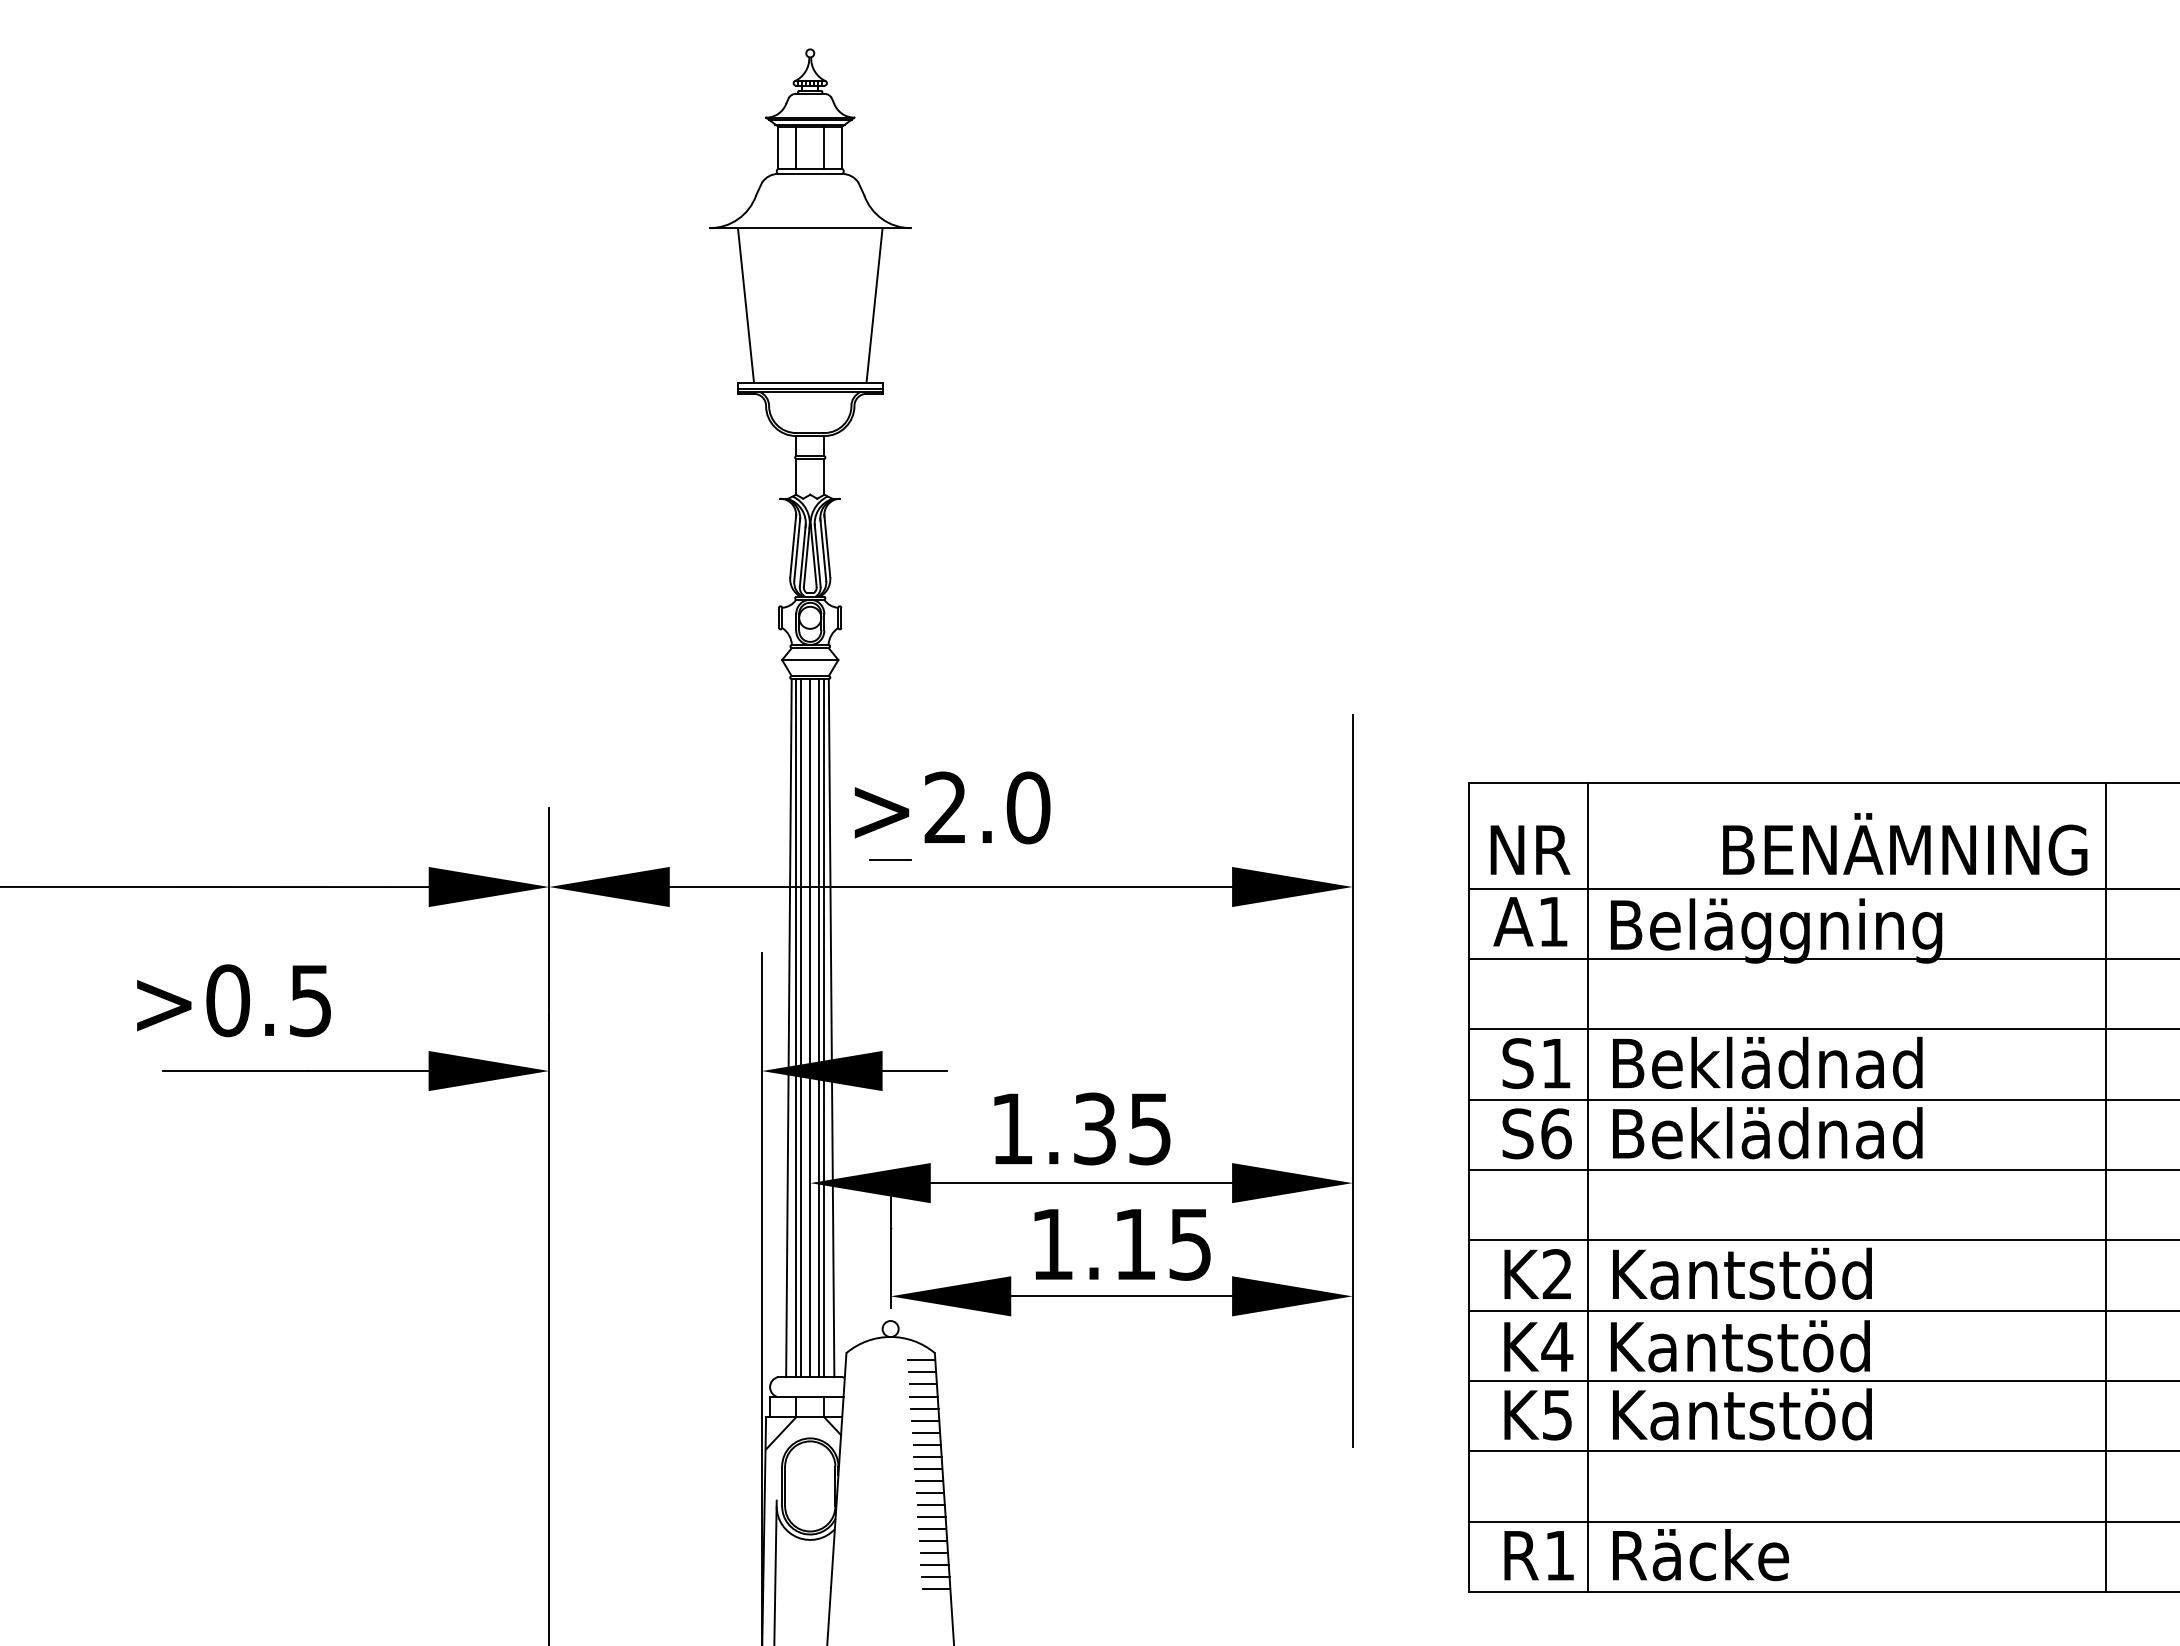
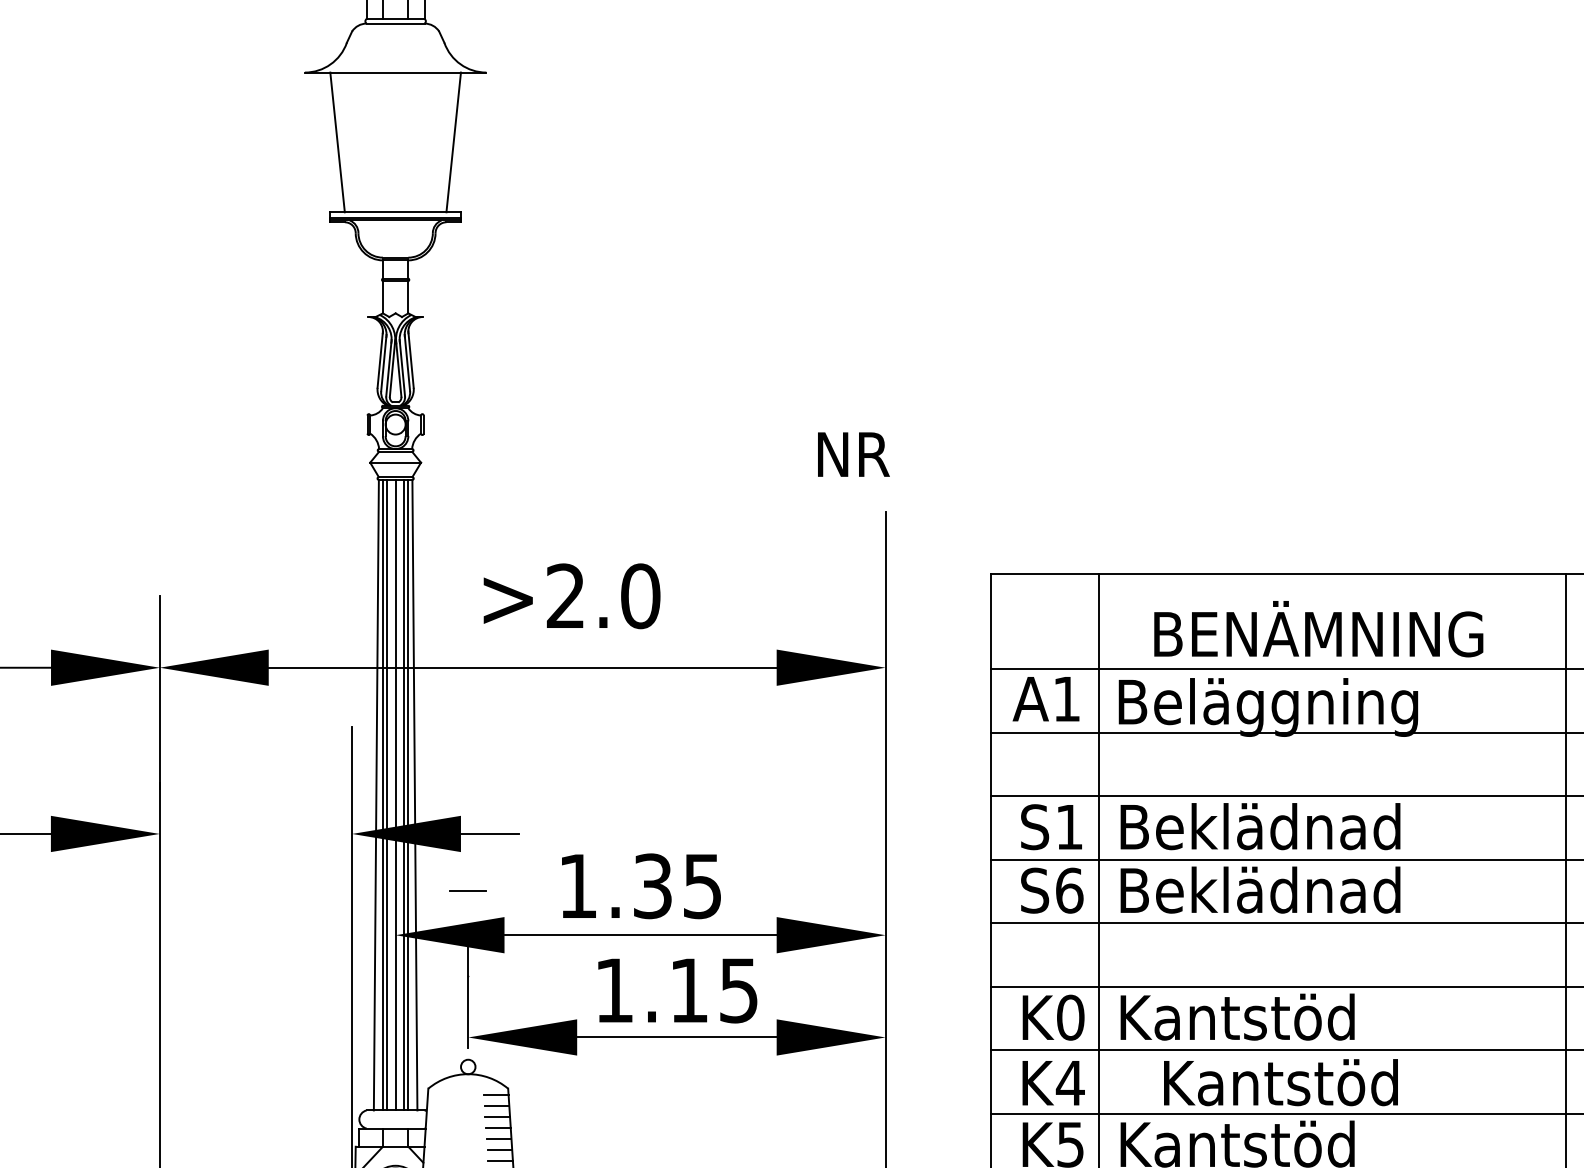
text: (952, 807) -> (572, 595), moved
text: (1905, 844) -> (1319, 629), moved
text: (1530, 849) -> (853, 454), moved
line: (890, 859) -> (468, 890), moved
text: (1557, 1274) -> (1070, 1017), K2 -> K0
text: (1739, 1346) -> (1280, 1082), moved

